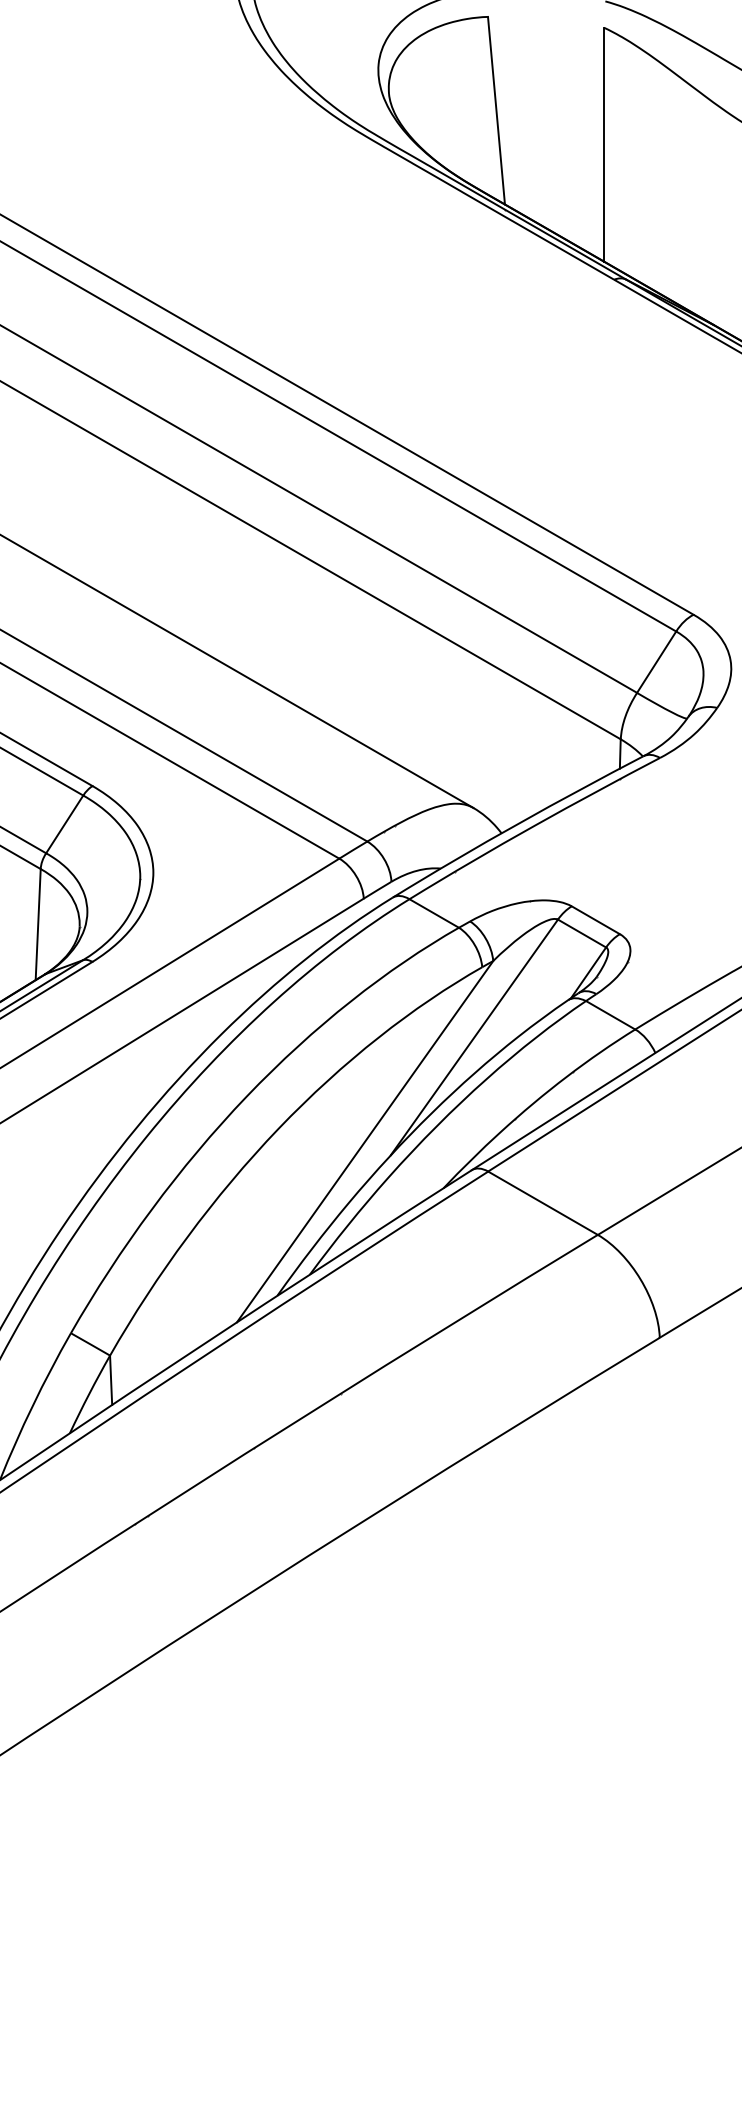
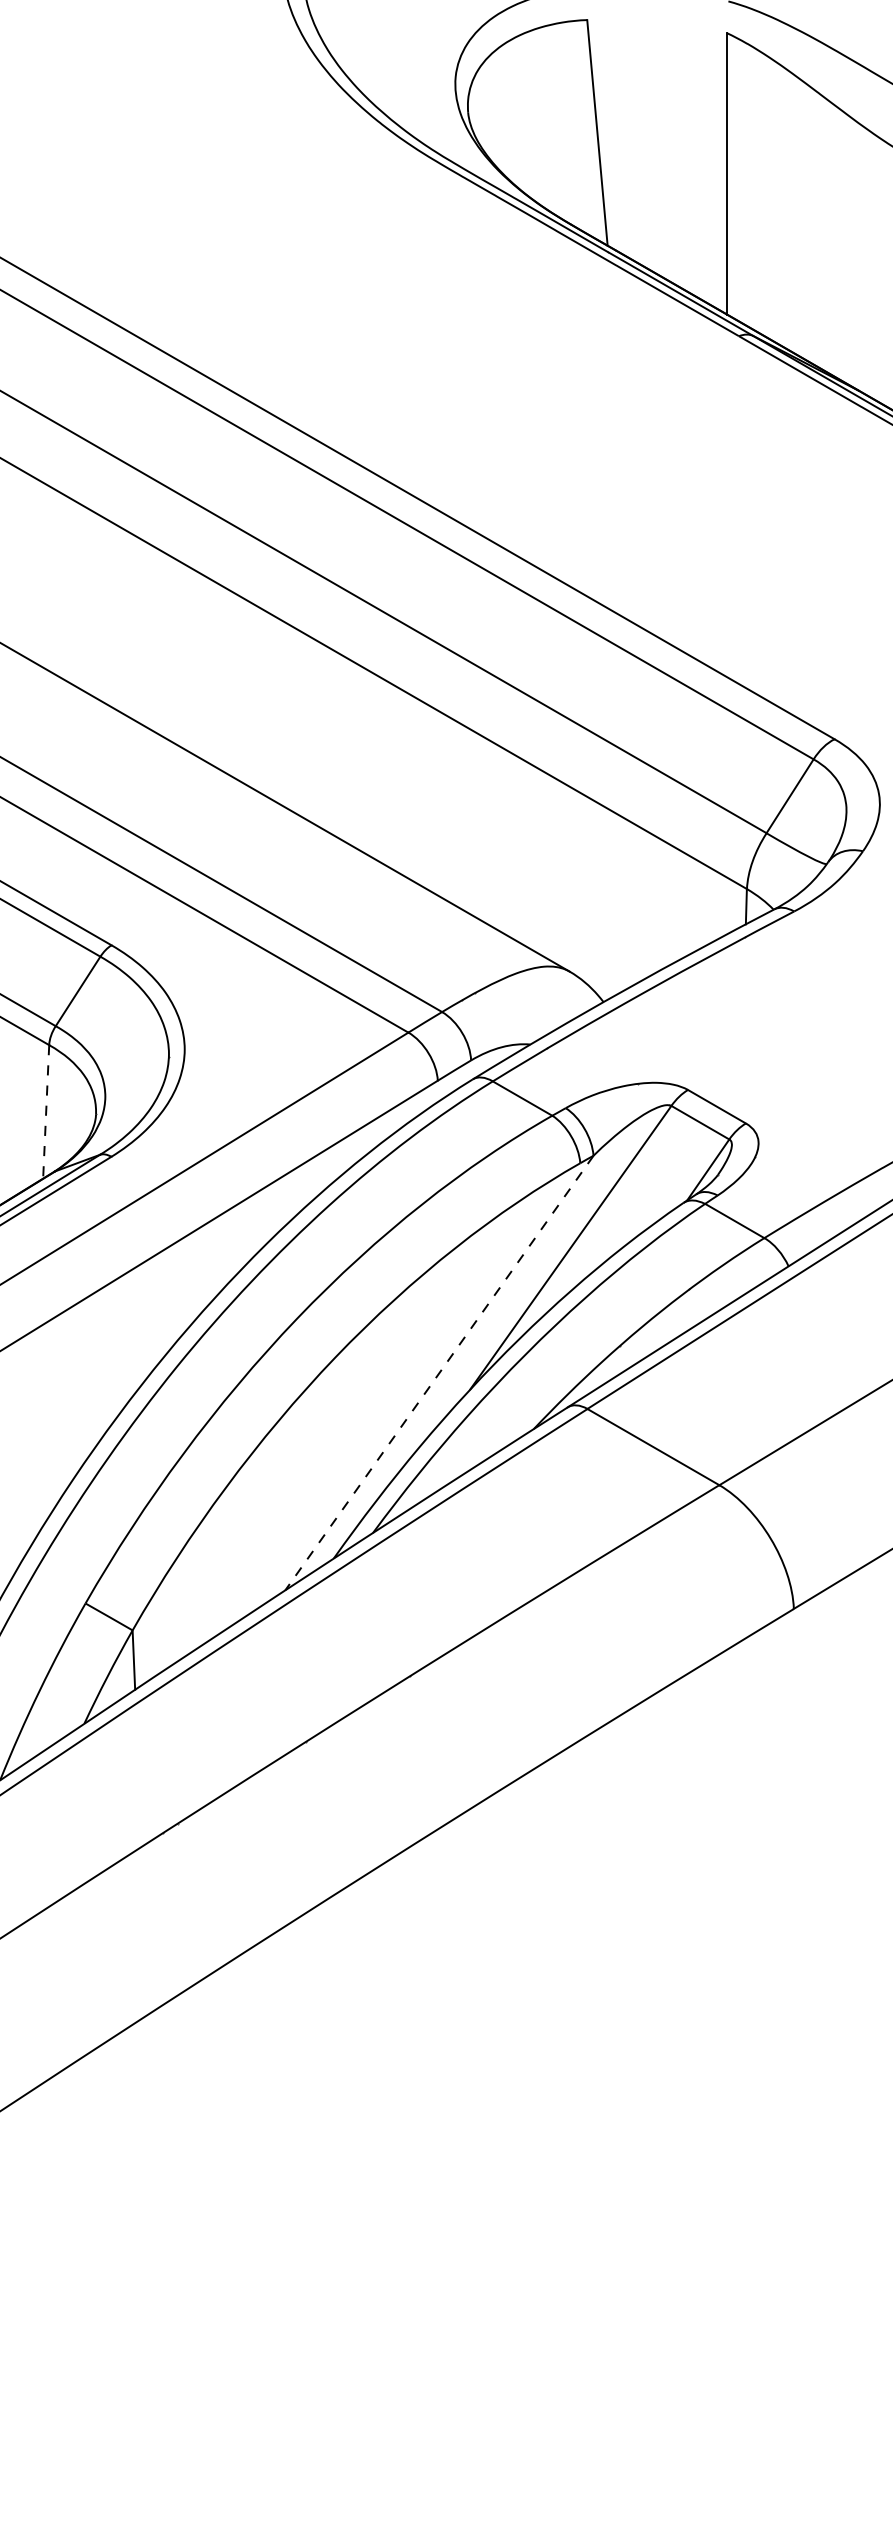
line: (38, 924) -> (46, 1111), solid -> dashed
line: (364, 1142) -> (438, 1374), solid -> dashed

